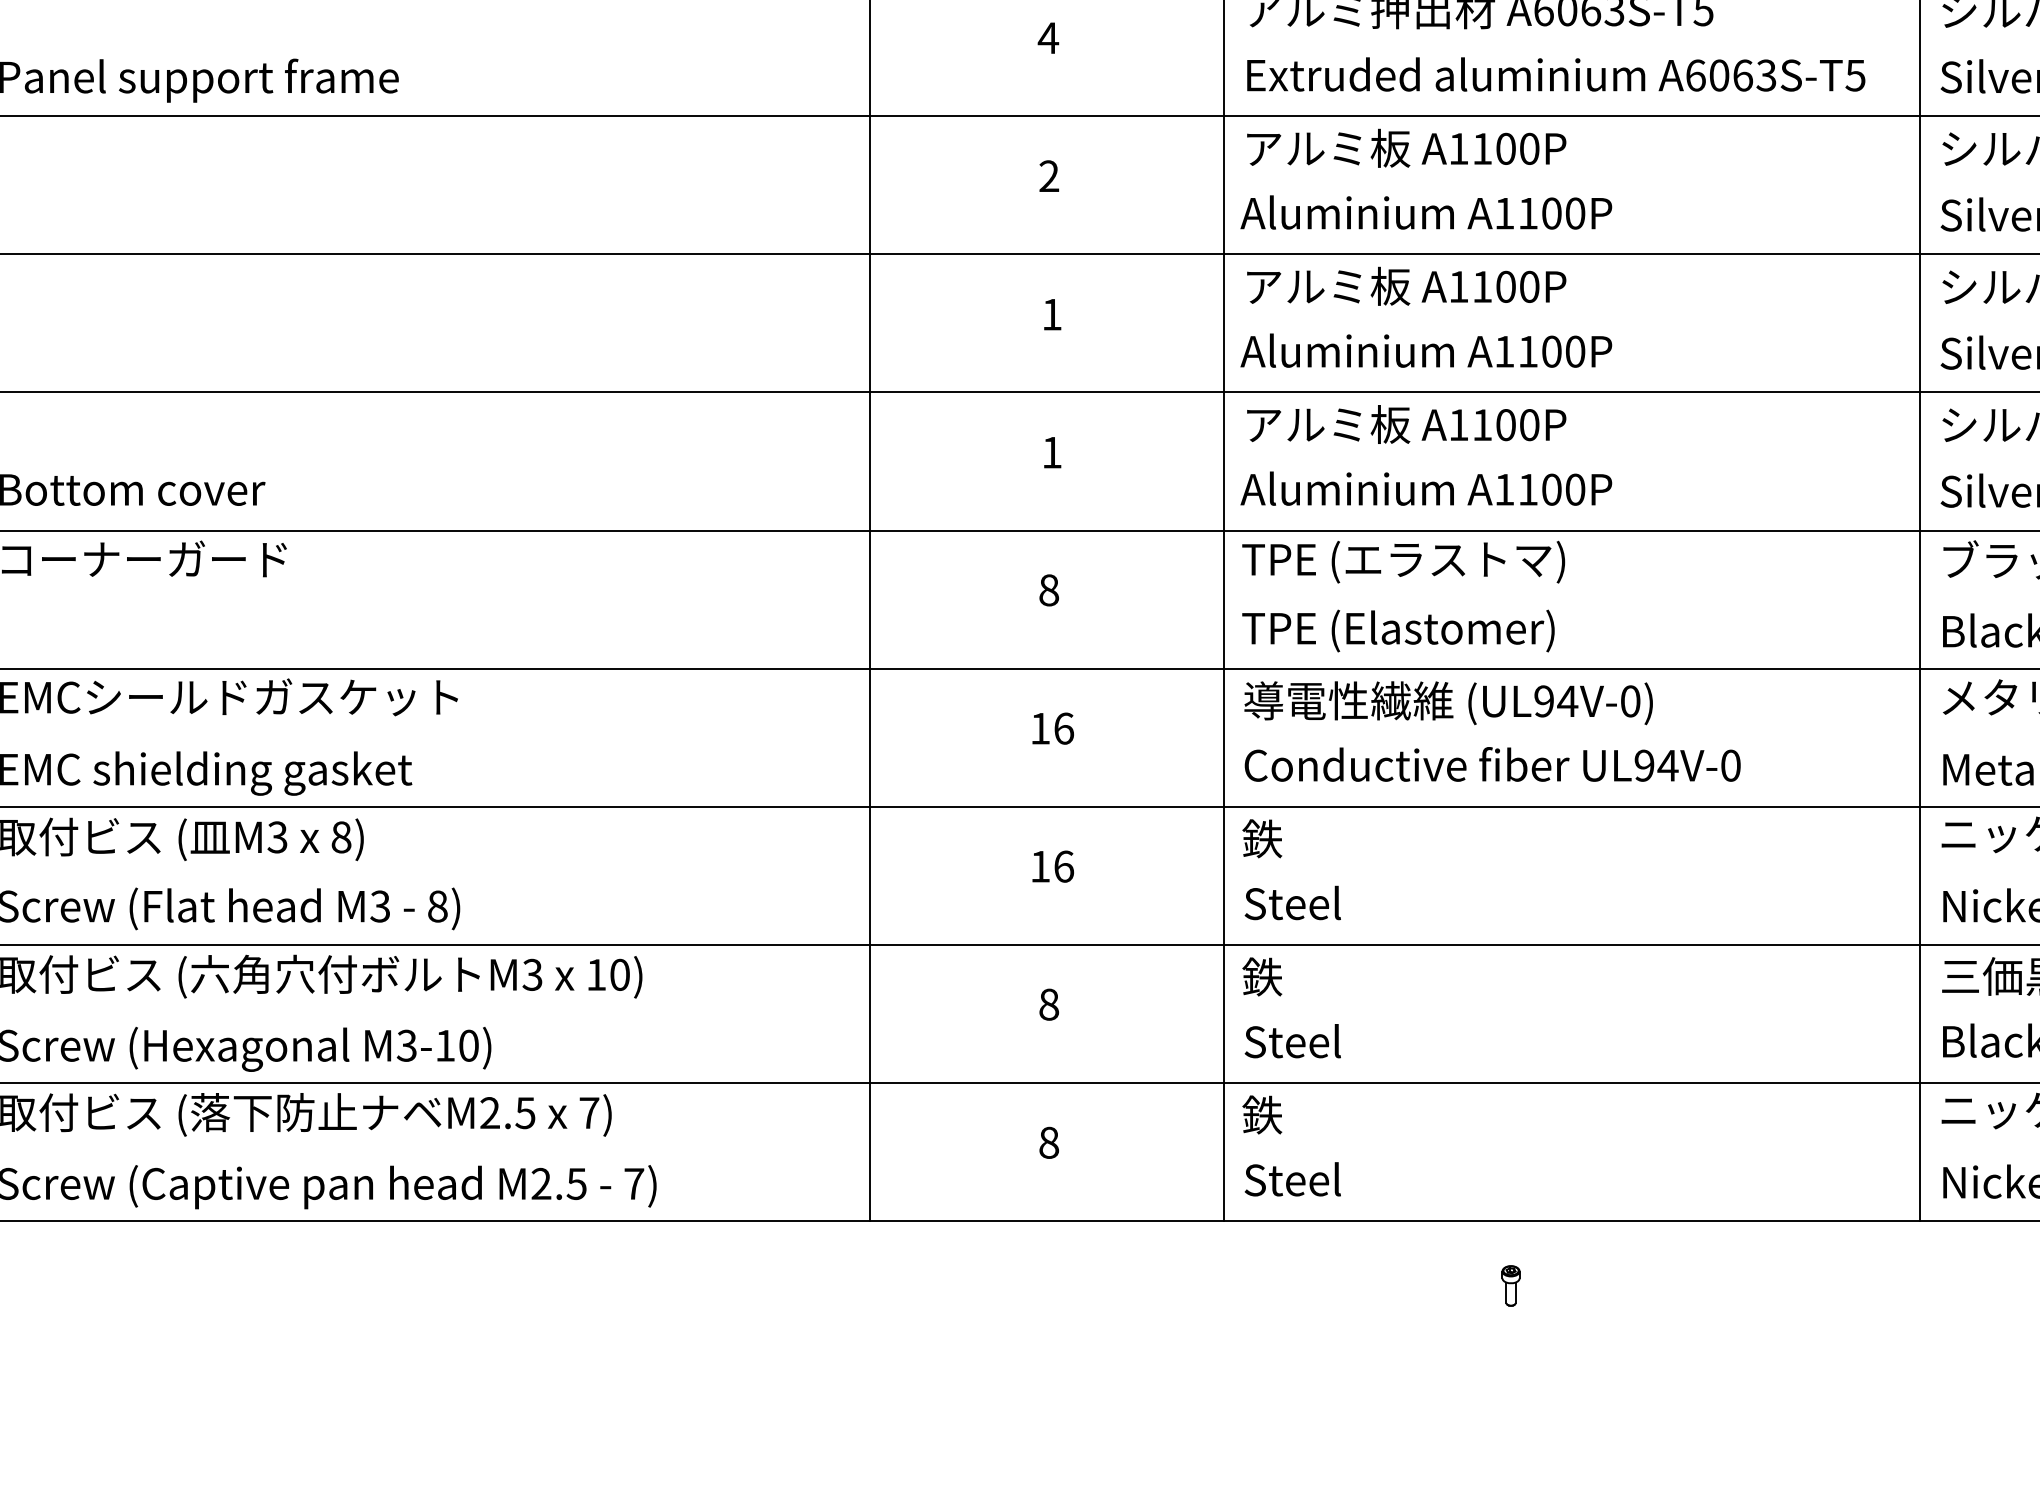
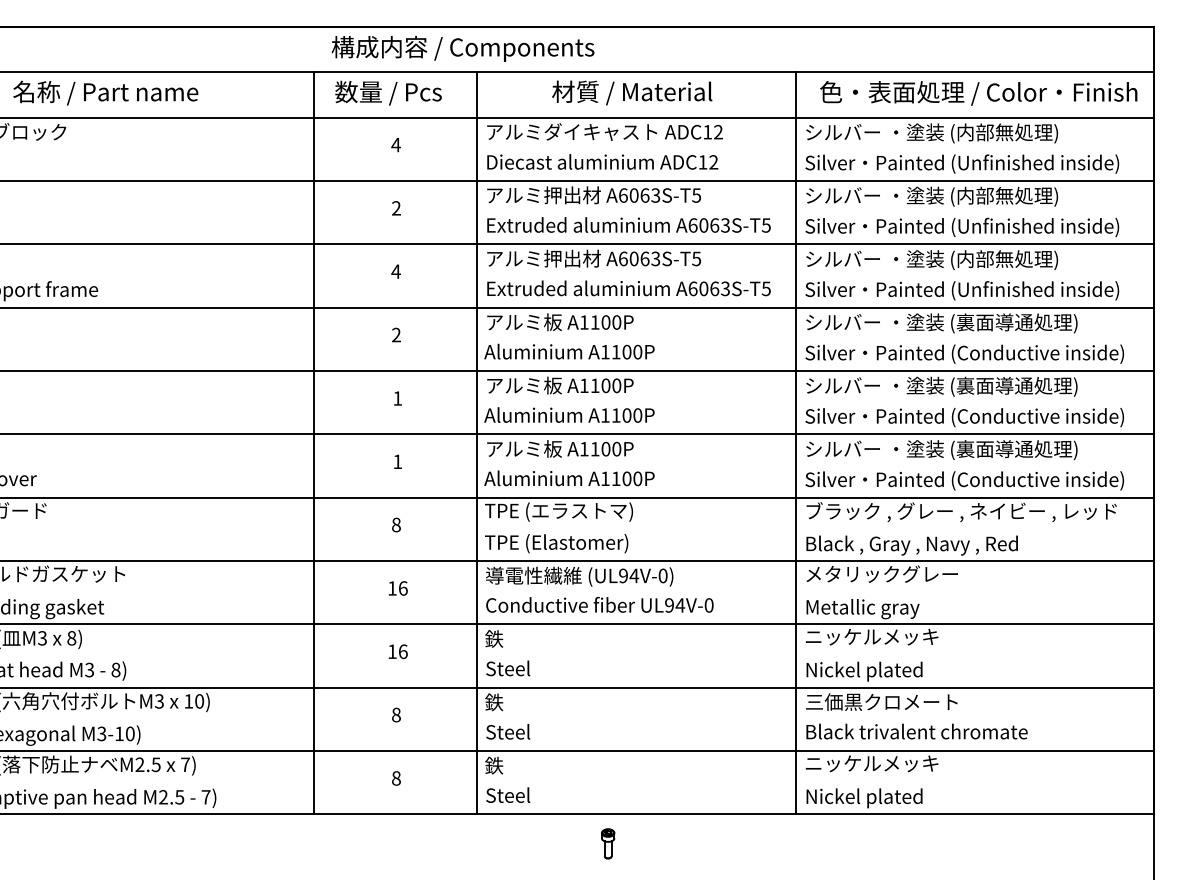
part: (1511, 1286) -> (608, 844), size x1.6

